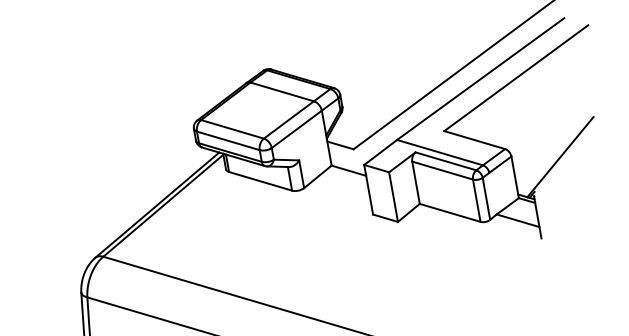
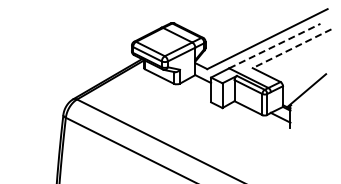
line: (517, 77) -> (292, 48), solid -> dashed
line: (480, 79) -> (274, 46), solid -> dashed

